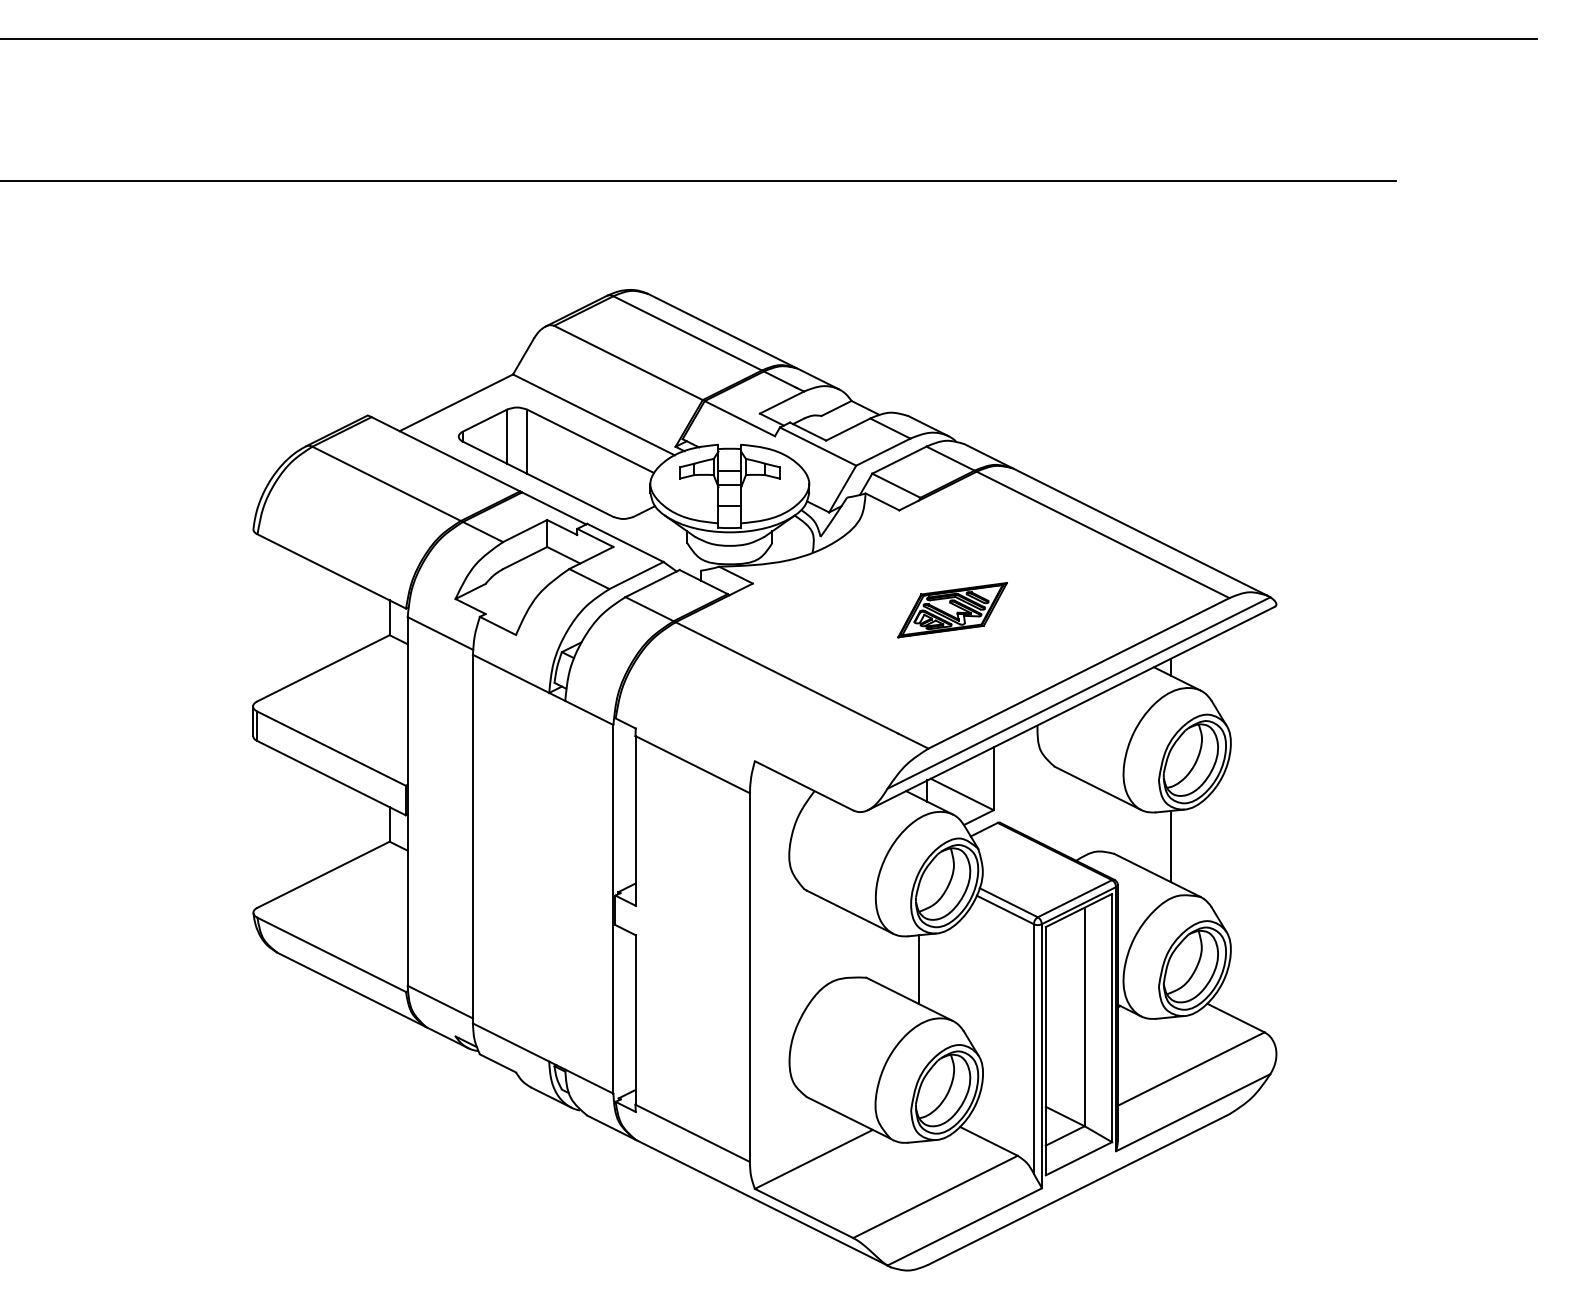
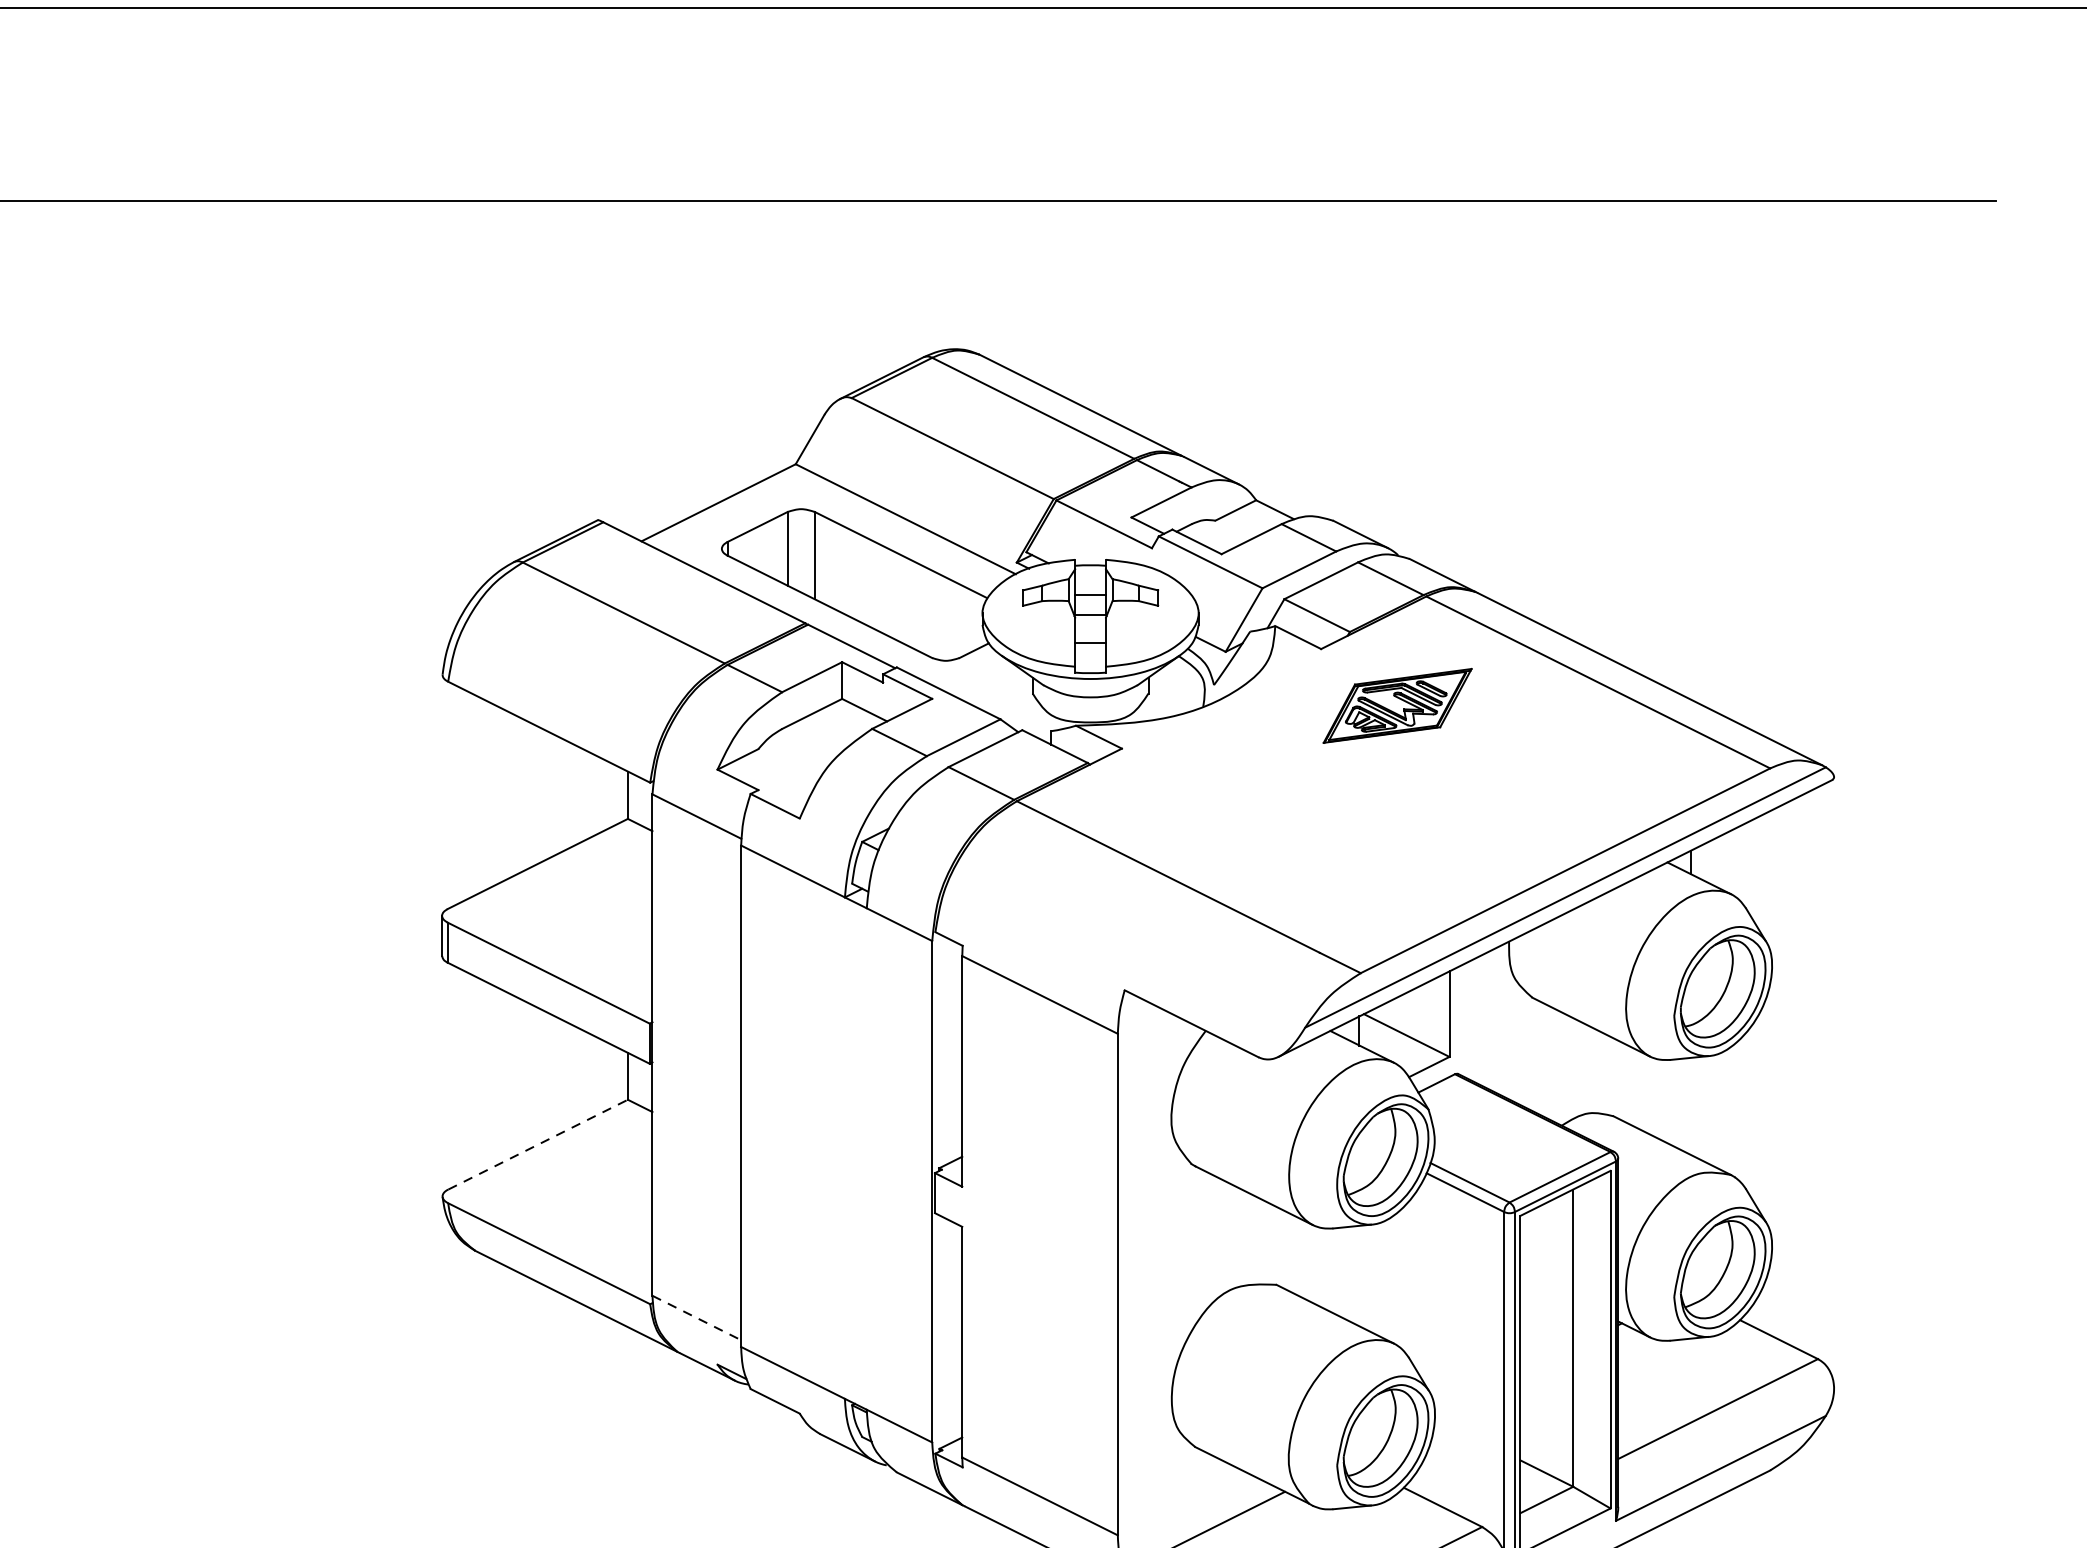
part: (952, 610) -> (1397, 706), moved
line: (1171, 846) -> (1691, 1106), removed
line: (323, 874) -> (537, 1144), solid -> dashed
line: (919, 969) -> (1348, 1273), removed
line: (440, 1002) -> (697, 1318), solid -> dashed

